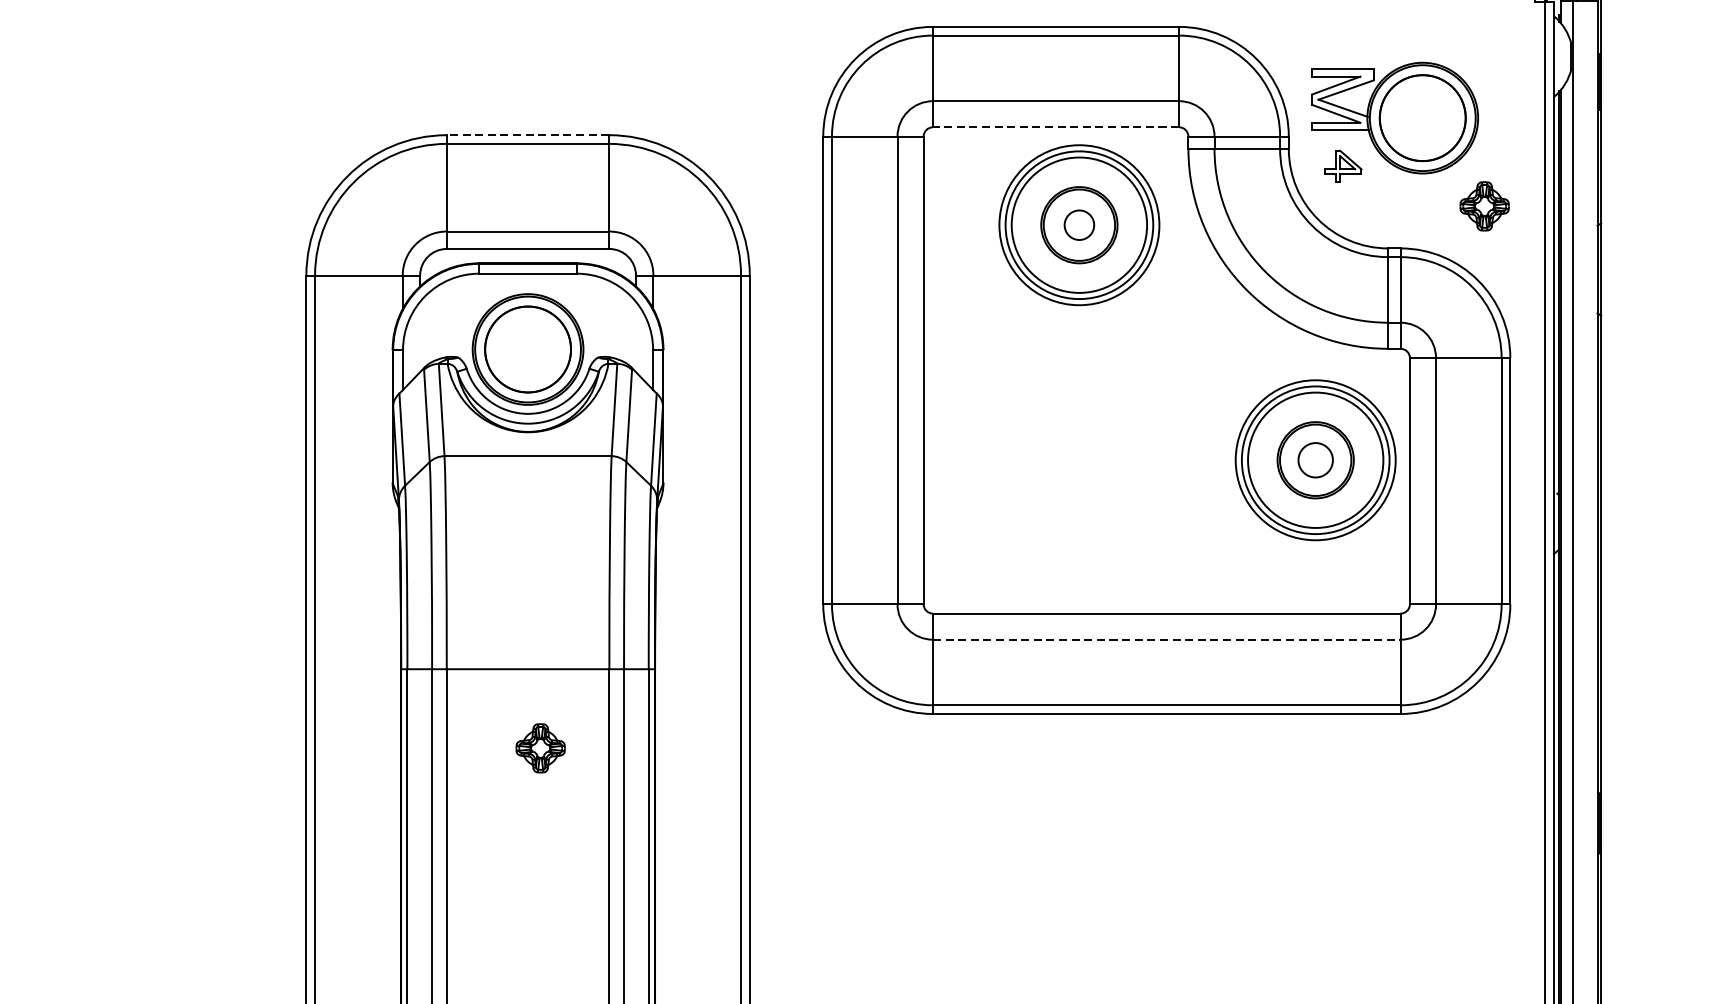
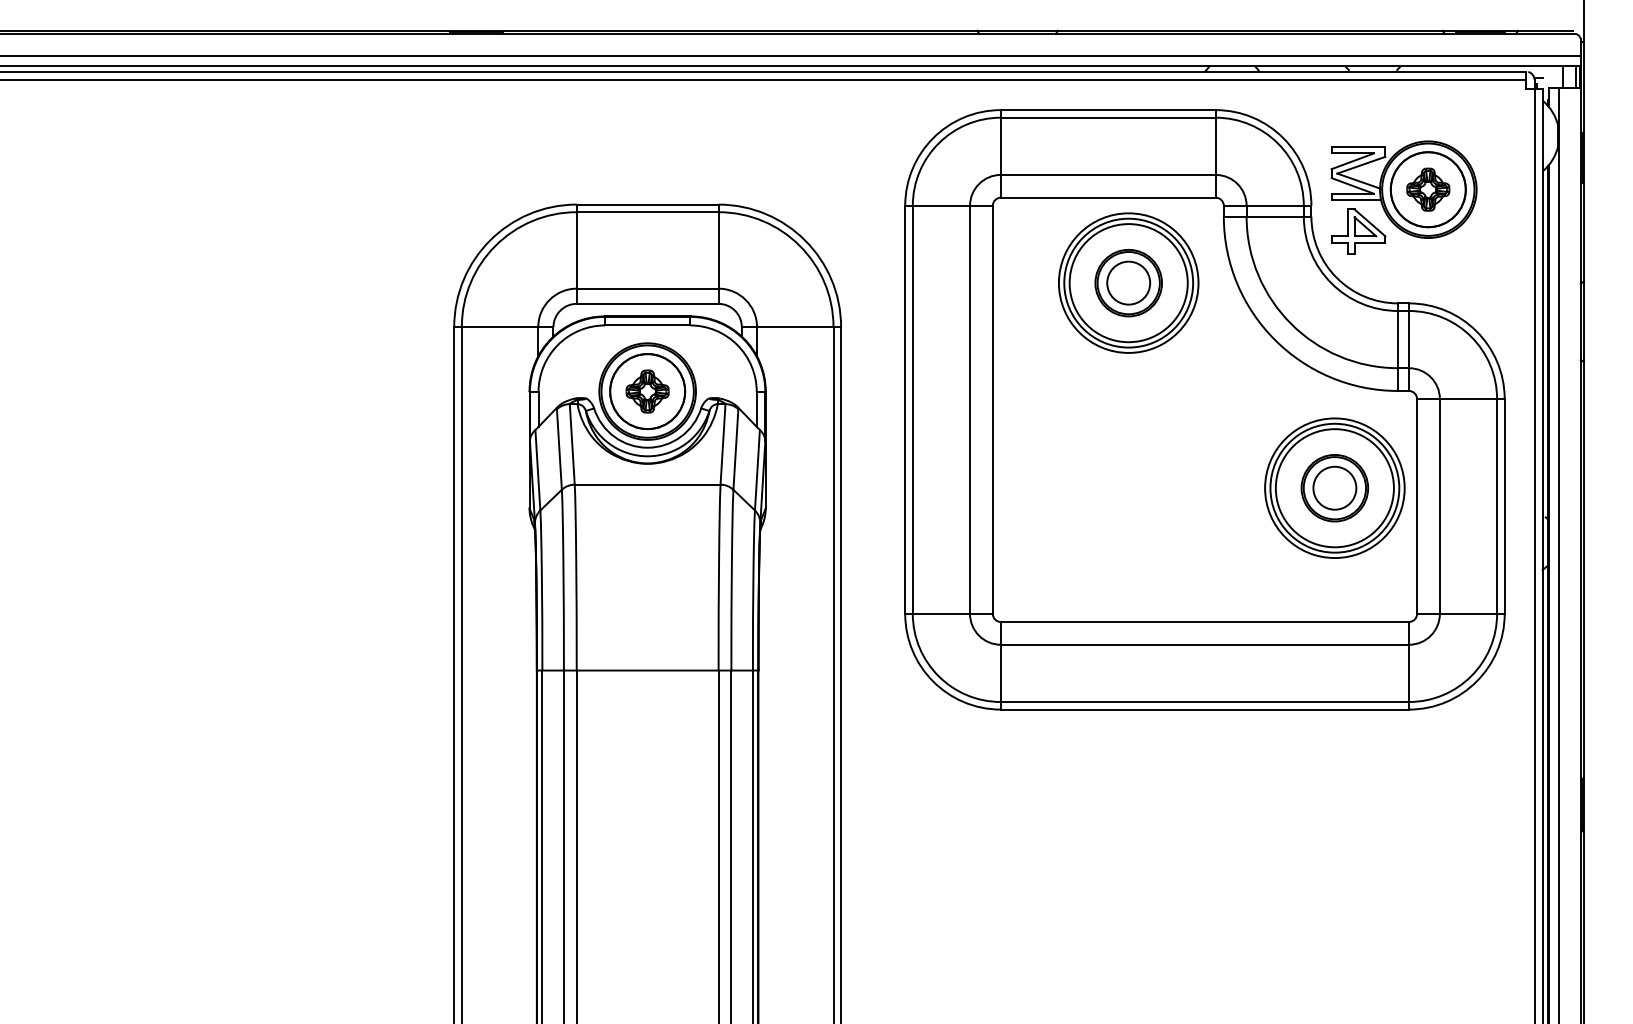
line: (1055, 127) -> (1107, 197), dashed -> solid
line: (527, 135) -> (647, 204), dashed -> solid
part: (1342, 166) -> (1358, 231), size x1.67
part: (1484, 206) -> (1428, 189), moved
circle: (1079, 224) -> (1128, 282), size x1.67
circle: (1315, 459) -> (1334, 487), size x1.43
line: (1167, 639) -> (1205, 644), dashed -> solid
part: (540, 748) -> (647, 391), moved

